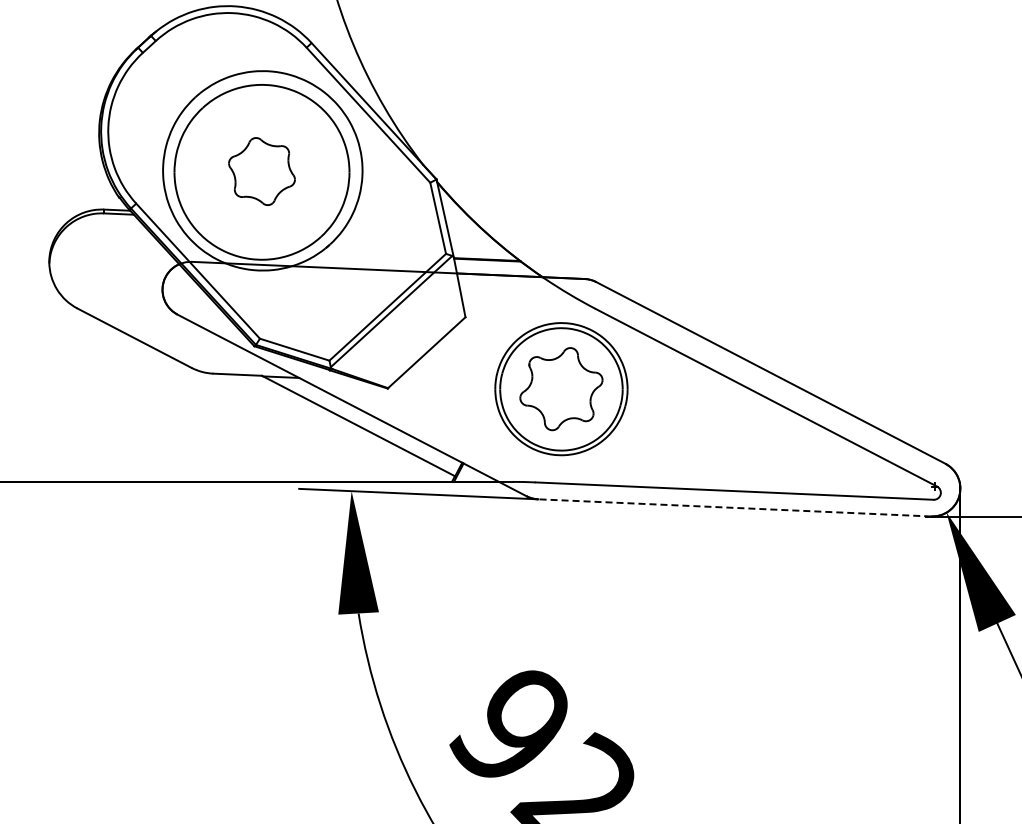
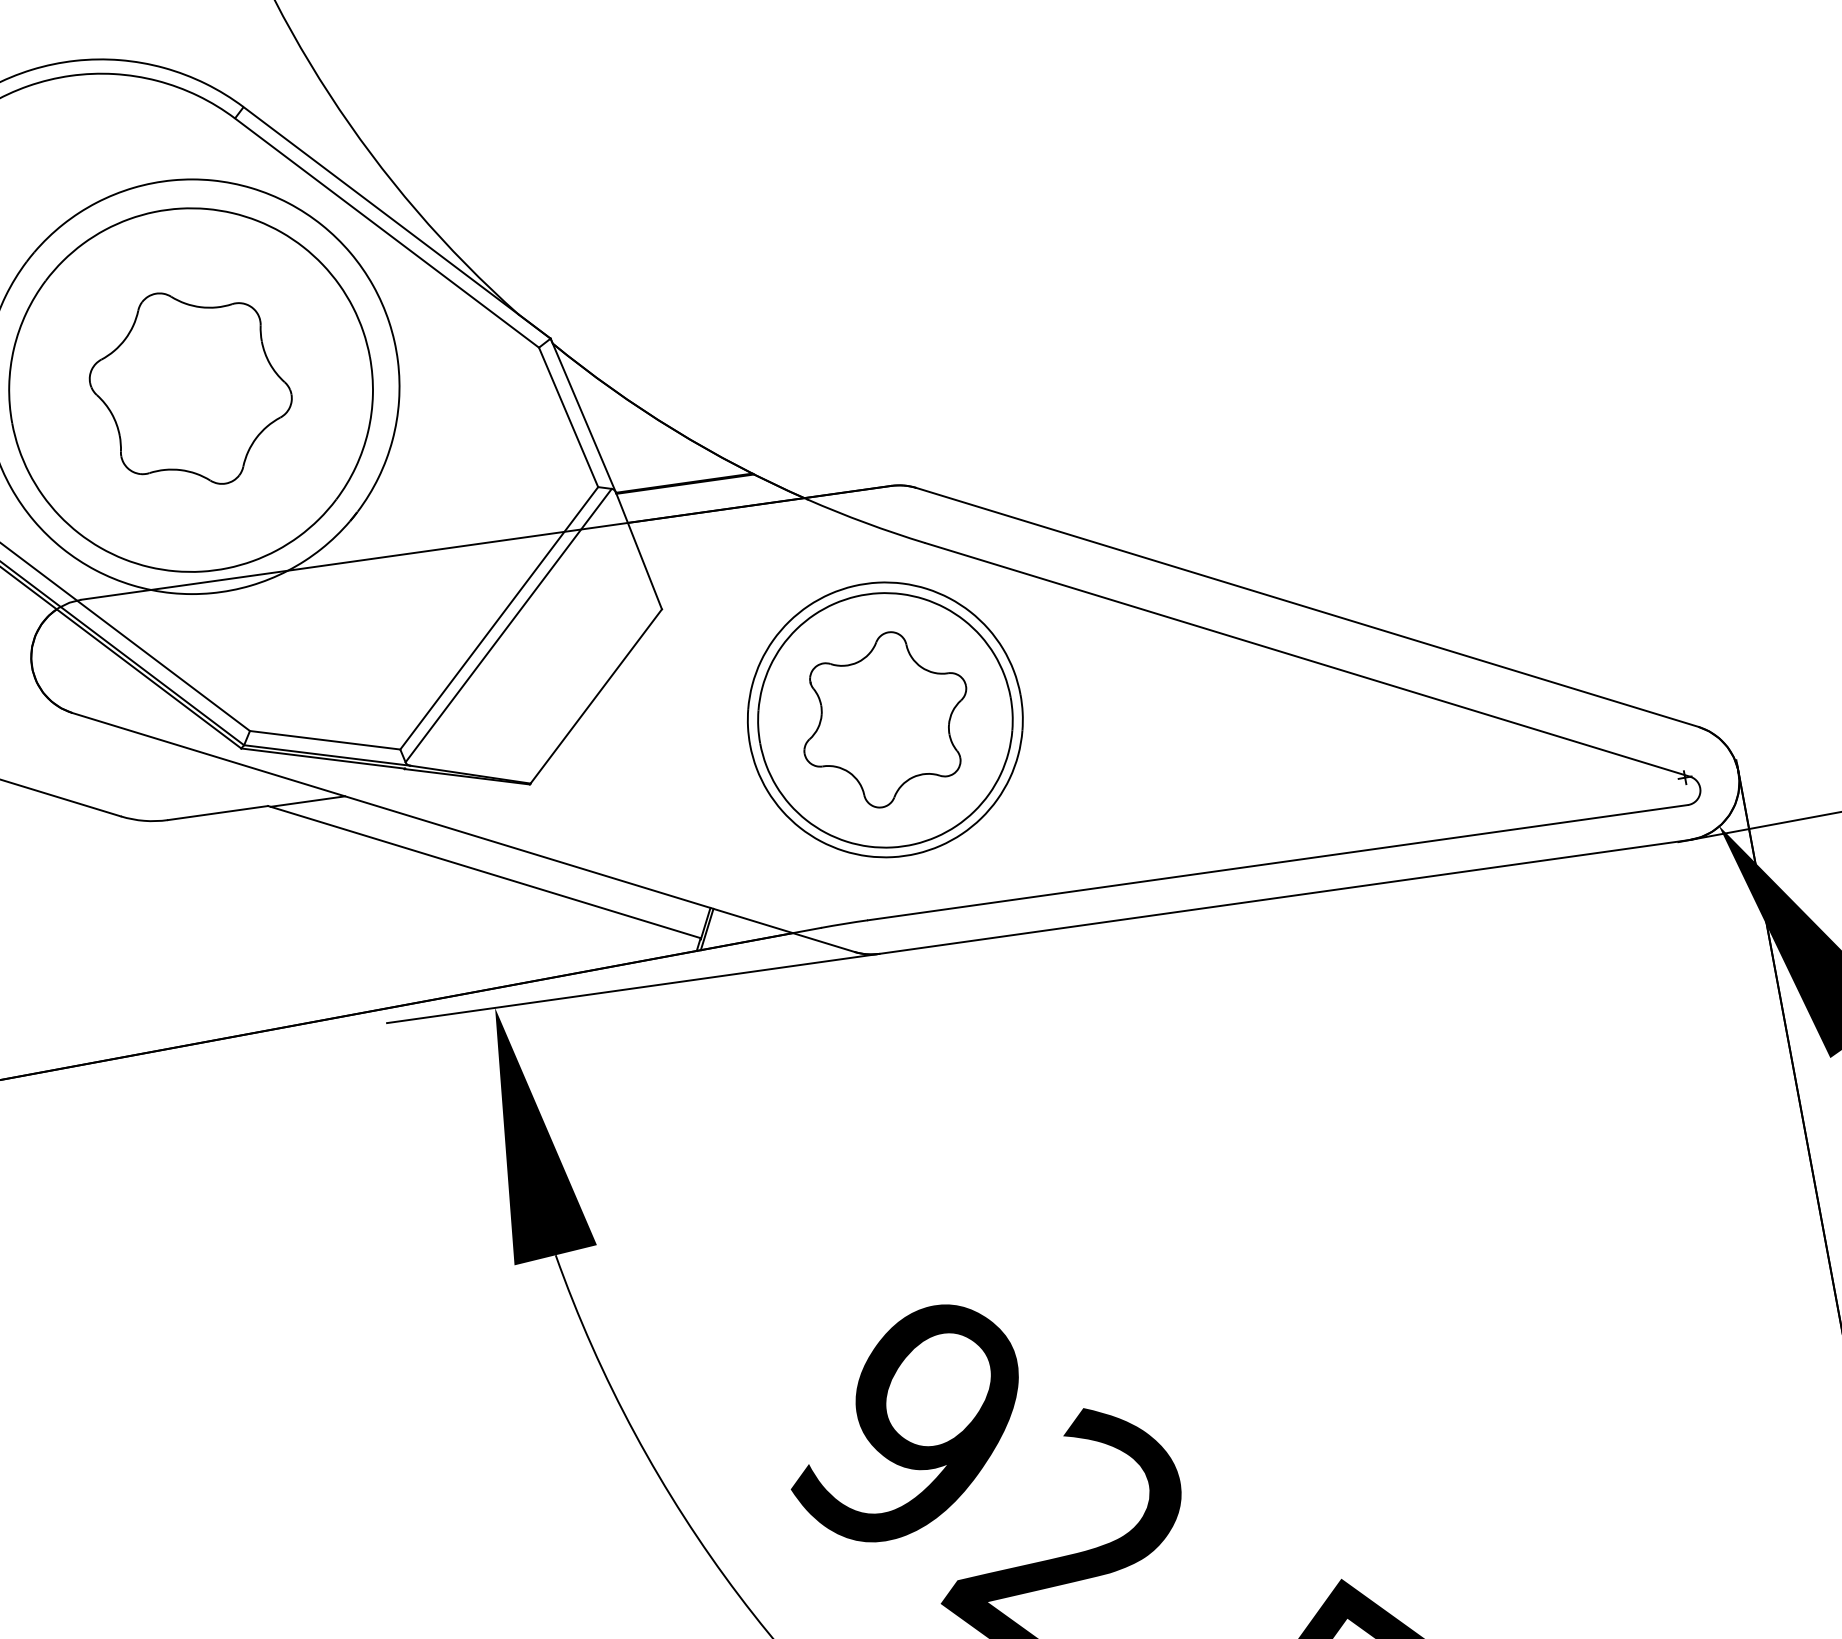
part: (261, 171) -> (189, 388), size x1.43
line: (734, 507) -> (1283, 896), dashed -> solid

